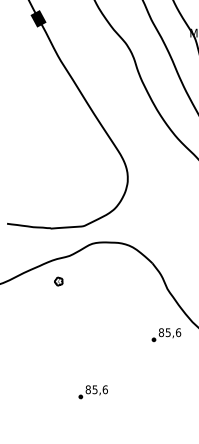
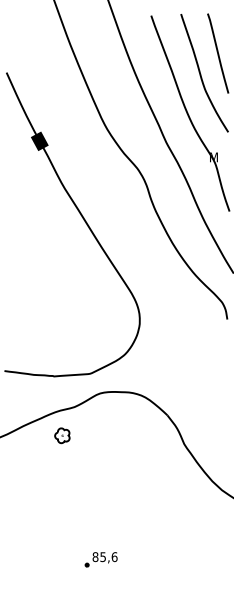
part: (58, 281) -> (62, 435), size x1.67
part: (165, 334) -> (182, 495), removed

